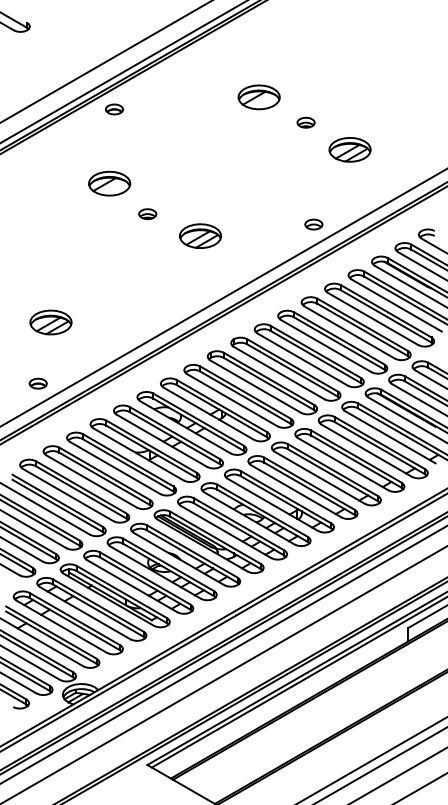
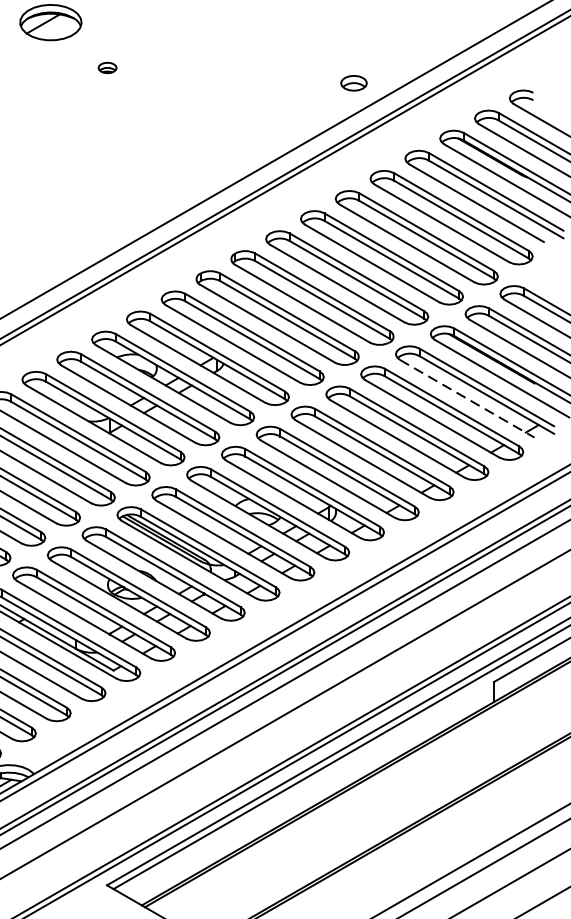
part: (147, 214) -> (107, 68), size x0.7
part: (200, 235) -> (185, 99), removed
line: (390, 437) -> (467, 399), solid -> dashed

